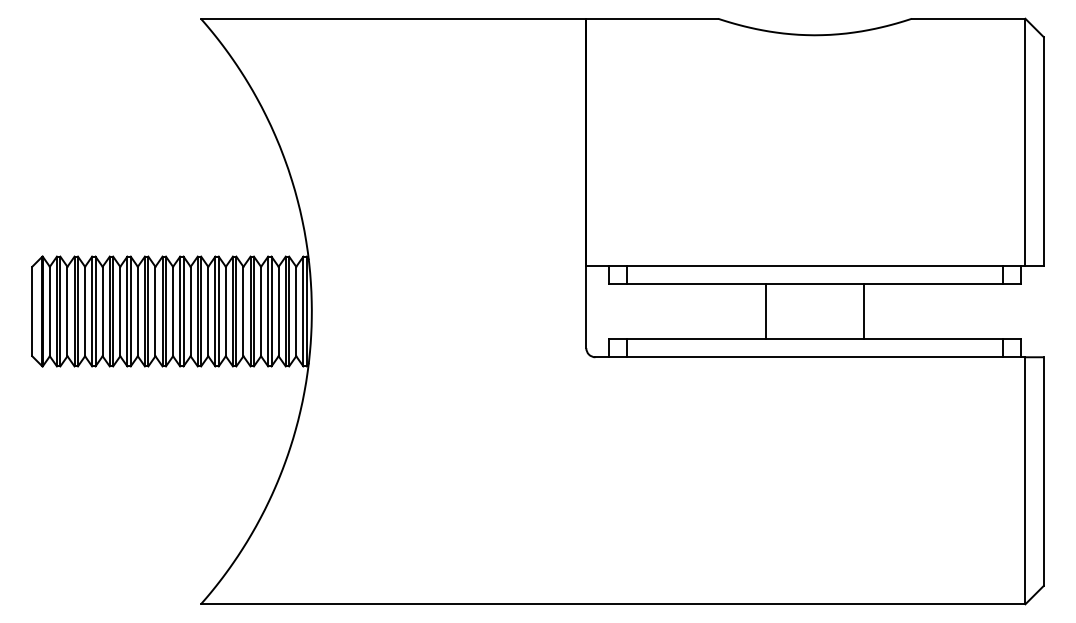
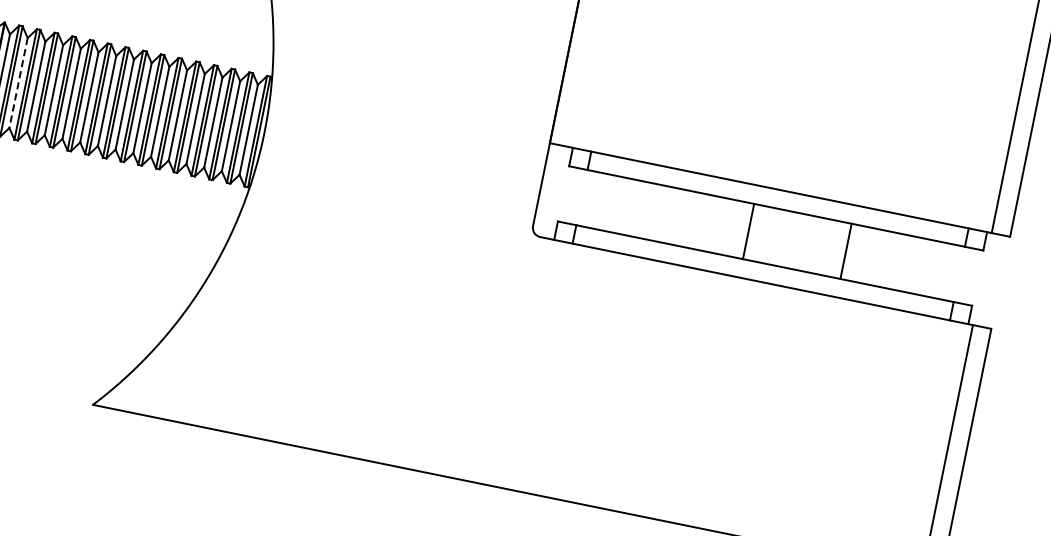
line: (67, 311) -> (18, 82), solid -> dashed
line: (766, 311) -> (749, 231), moved
line: (863, 311) -> (845, 251), moved

